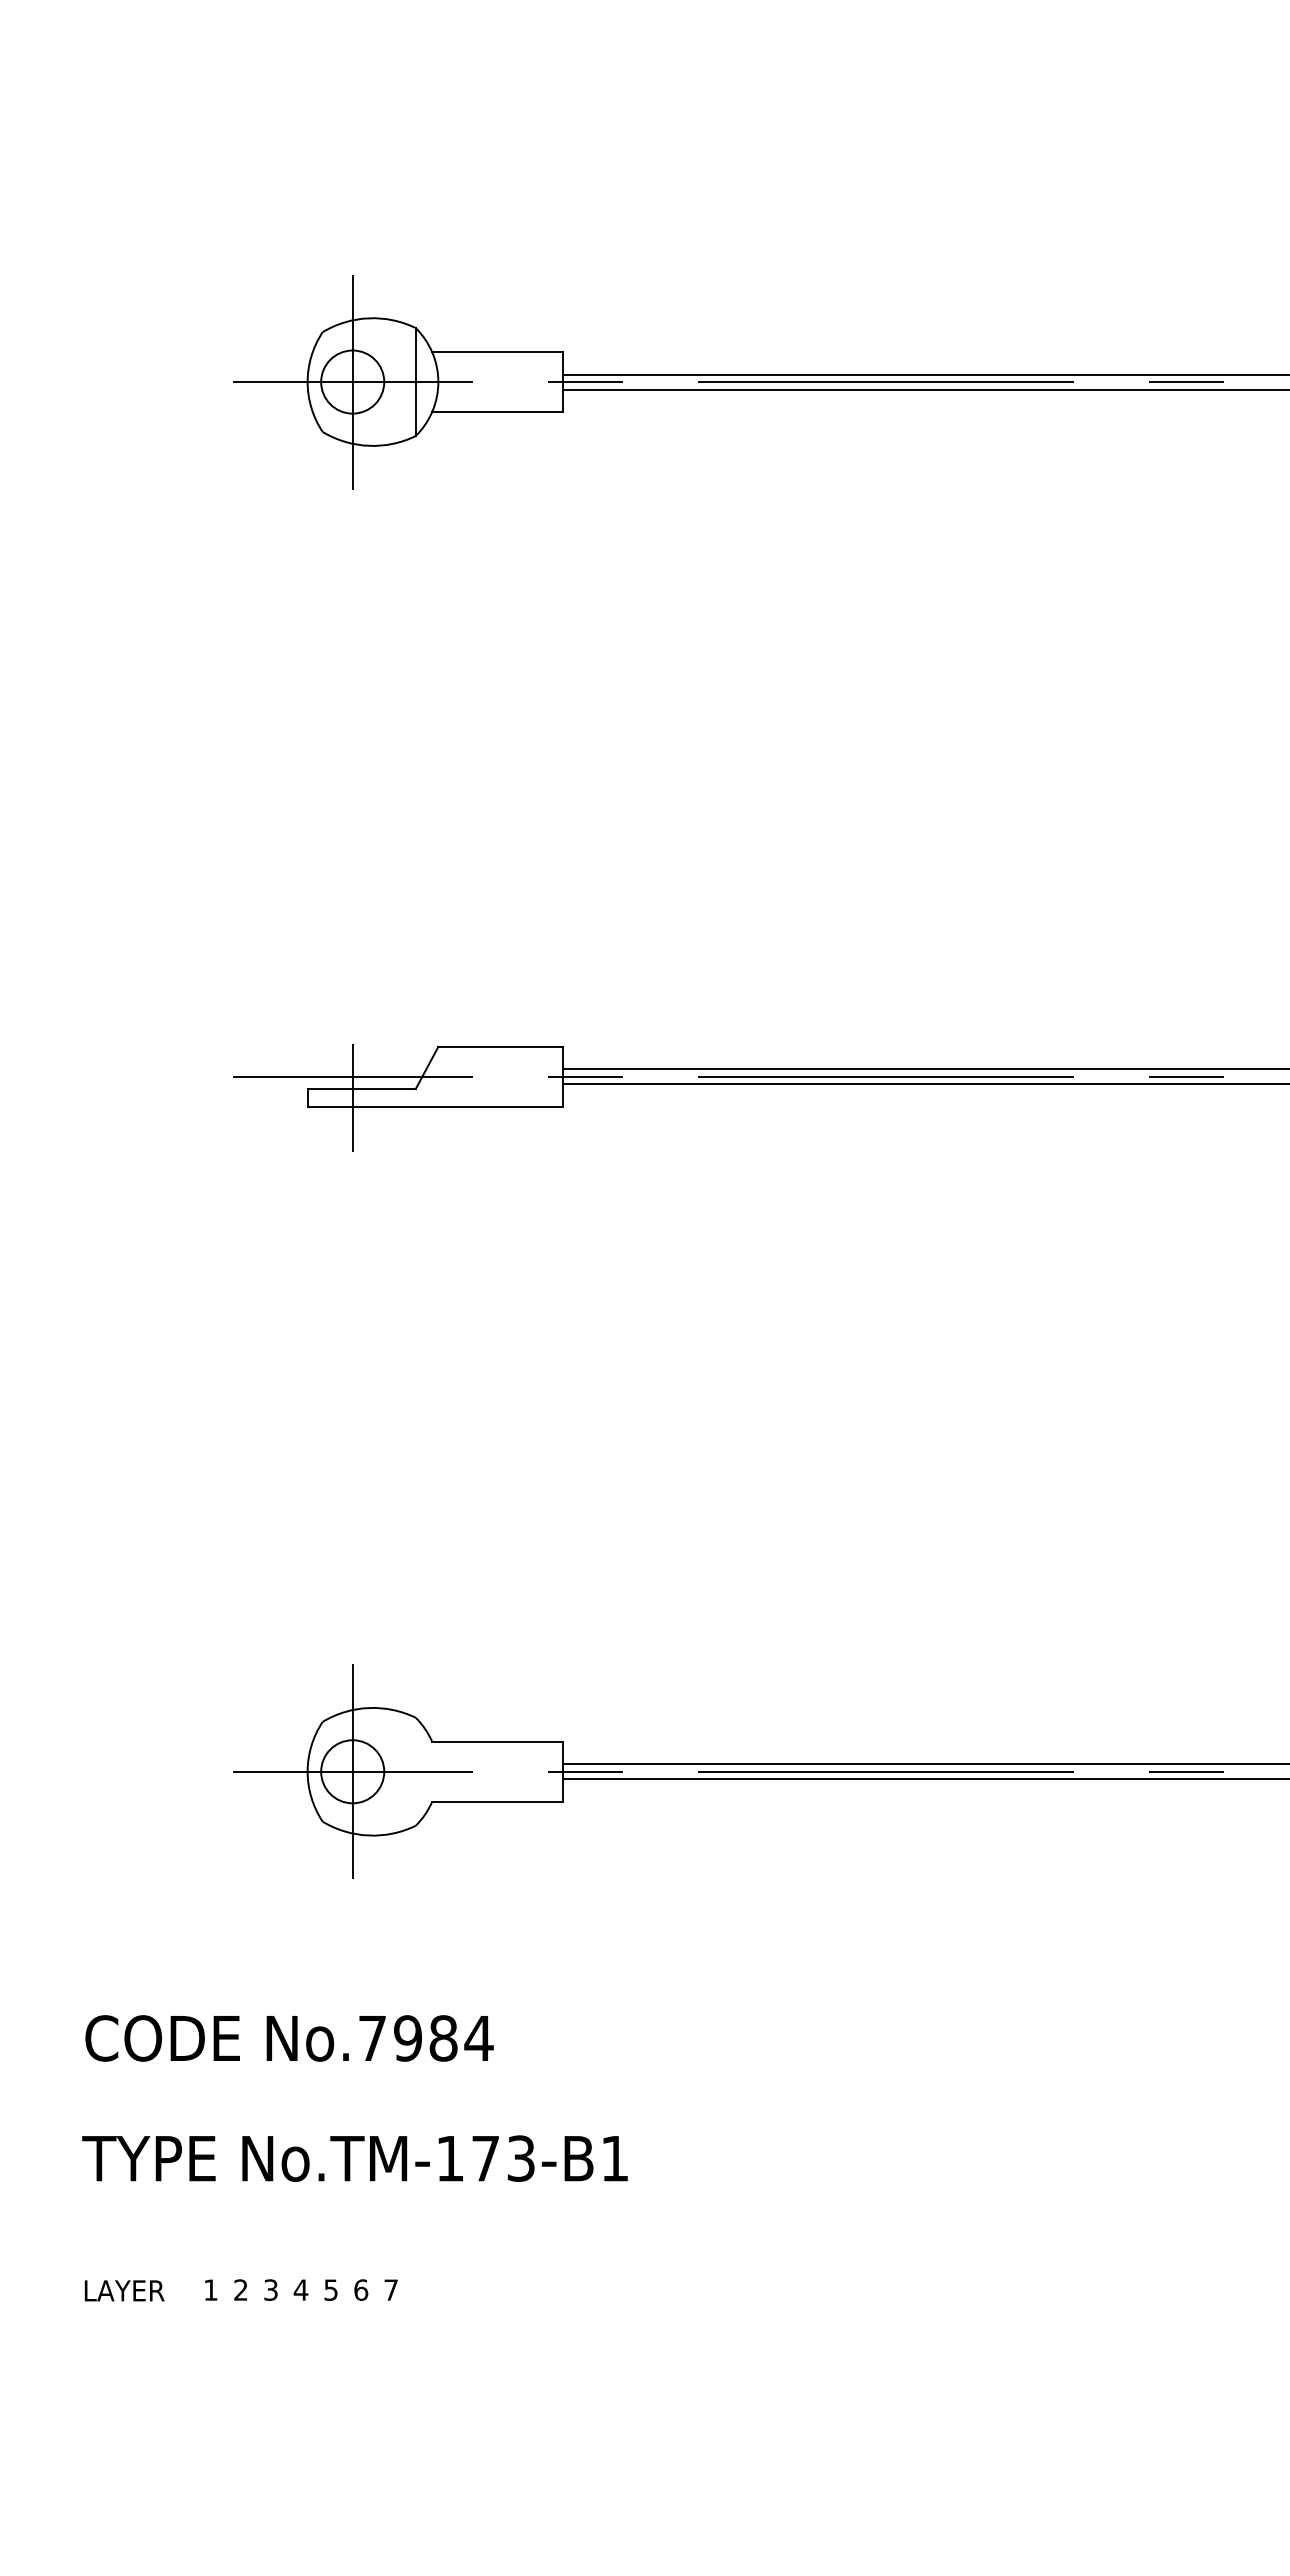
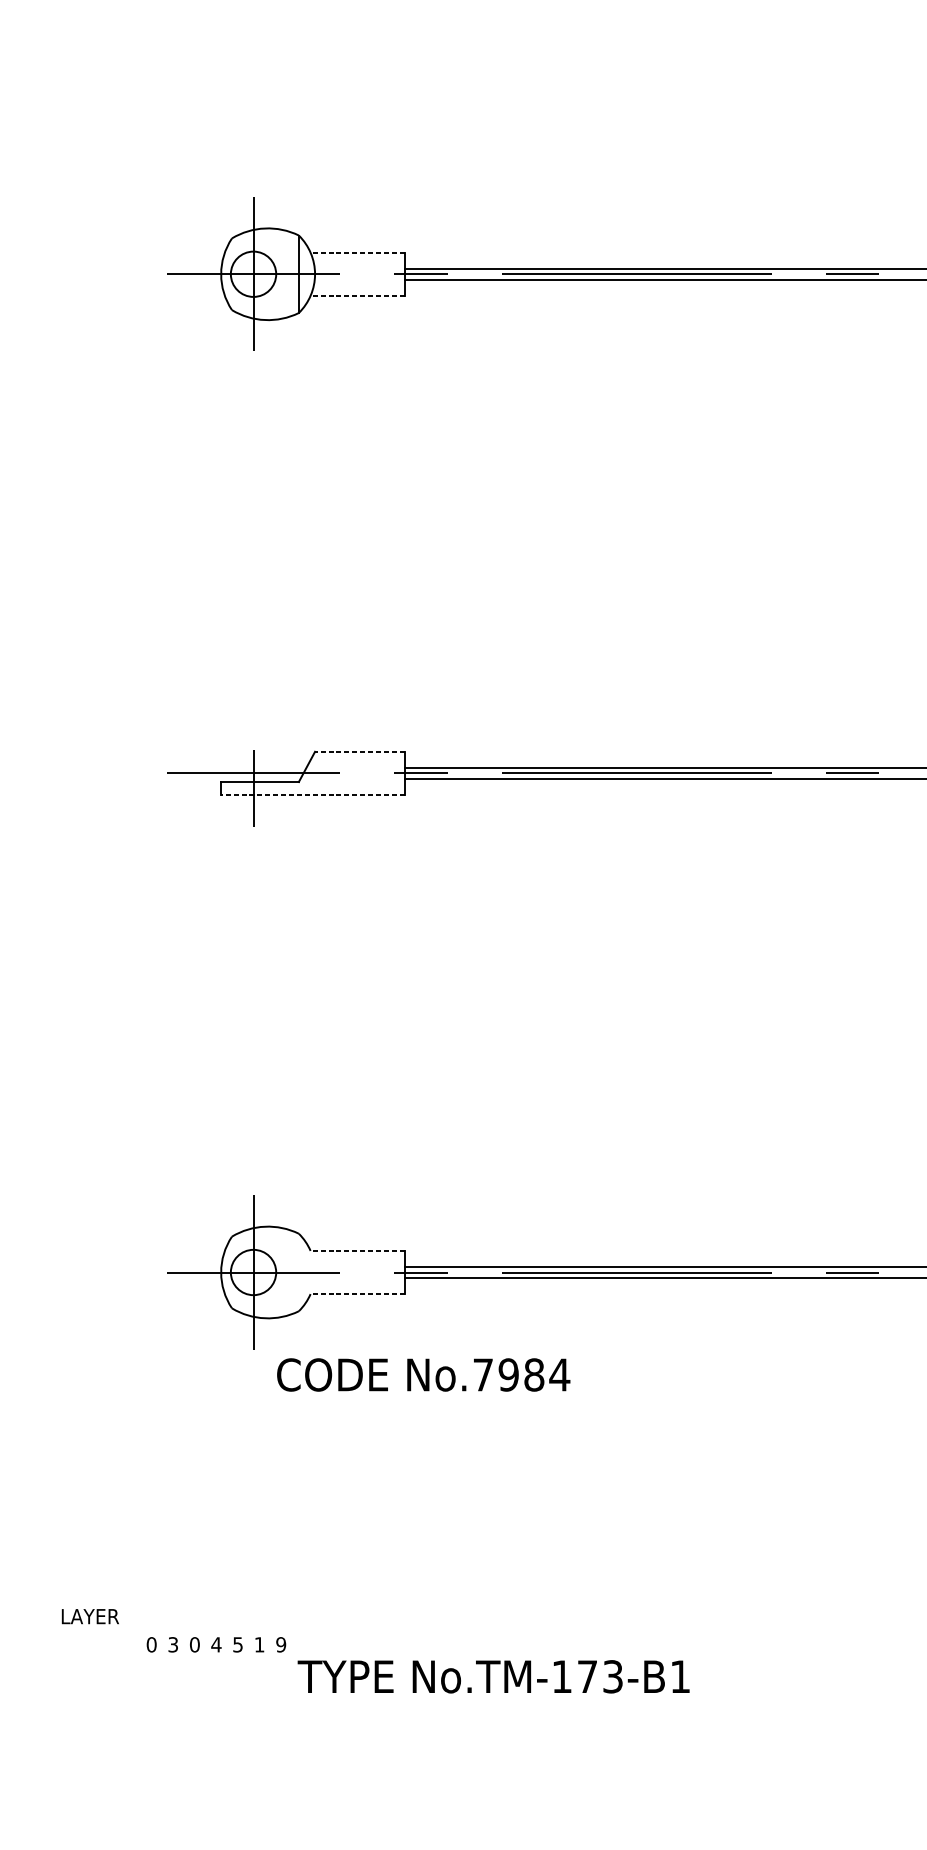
line: (497, 352) -> (357, 253), solid -> dashed
line: (497, 412) -> (357, 296), solid -> dashed
line: (500, 1046) -> (359, 751), solid -> dashed
line: (435, 1106) -> (313, 794), solid -> dashed
line: (497, 1741) -> (357, 1250), solid -> dashed
line: (497, 1801) -> (357, 1293), solid -> dashed
text: (289, 2038) -> (423, 1375), moved
text: (354, 2158) -> (493, 1676), moved
text: (210, 2289) -> (151, 1644), 1 -> 0
text: (240, 2289) -> (172, 1644), 2 -> 3
text: (270, 2289) -> (194, 1644), 3 -> 0
text: (361, 2289) -> (259, 1644), 6 -> 1
text: (391, 2289) -> (281, 1644), 7 -> 9
text: (124, 2290) -> (90, 1616), moved

